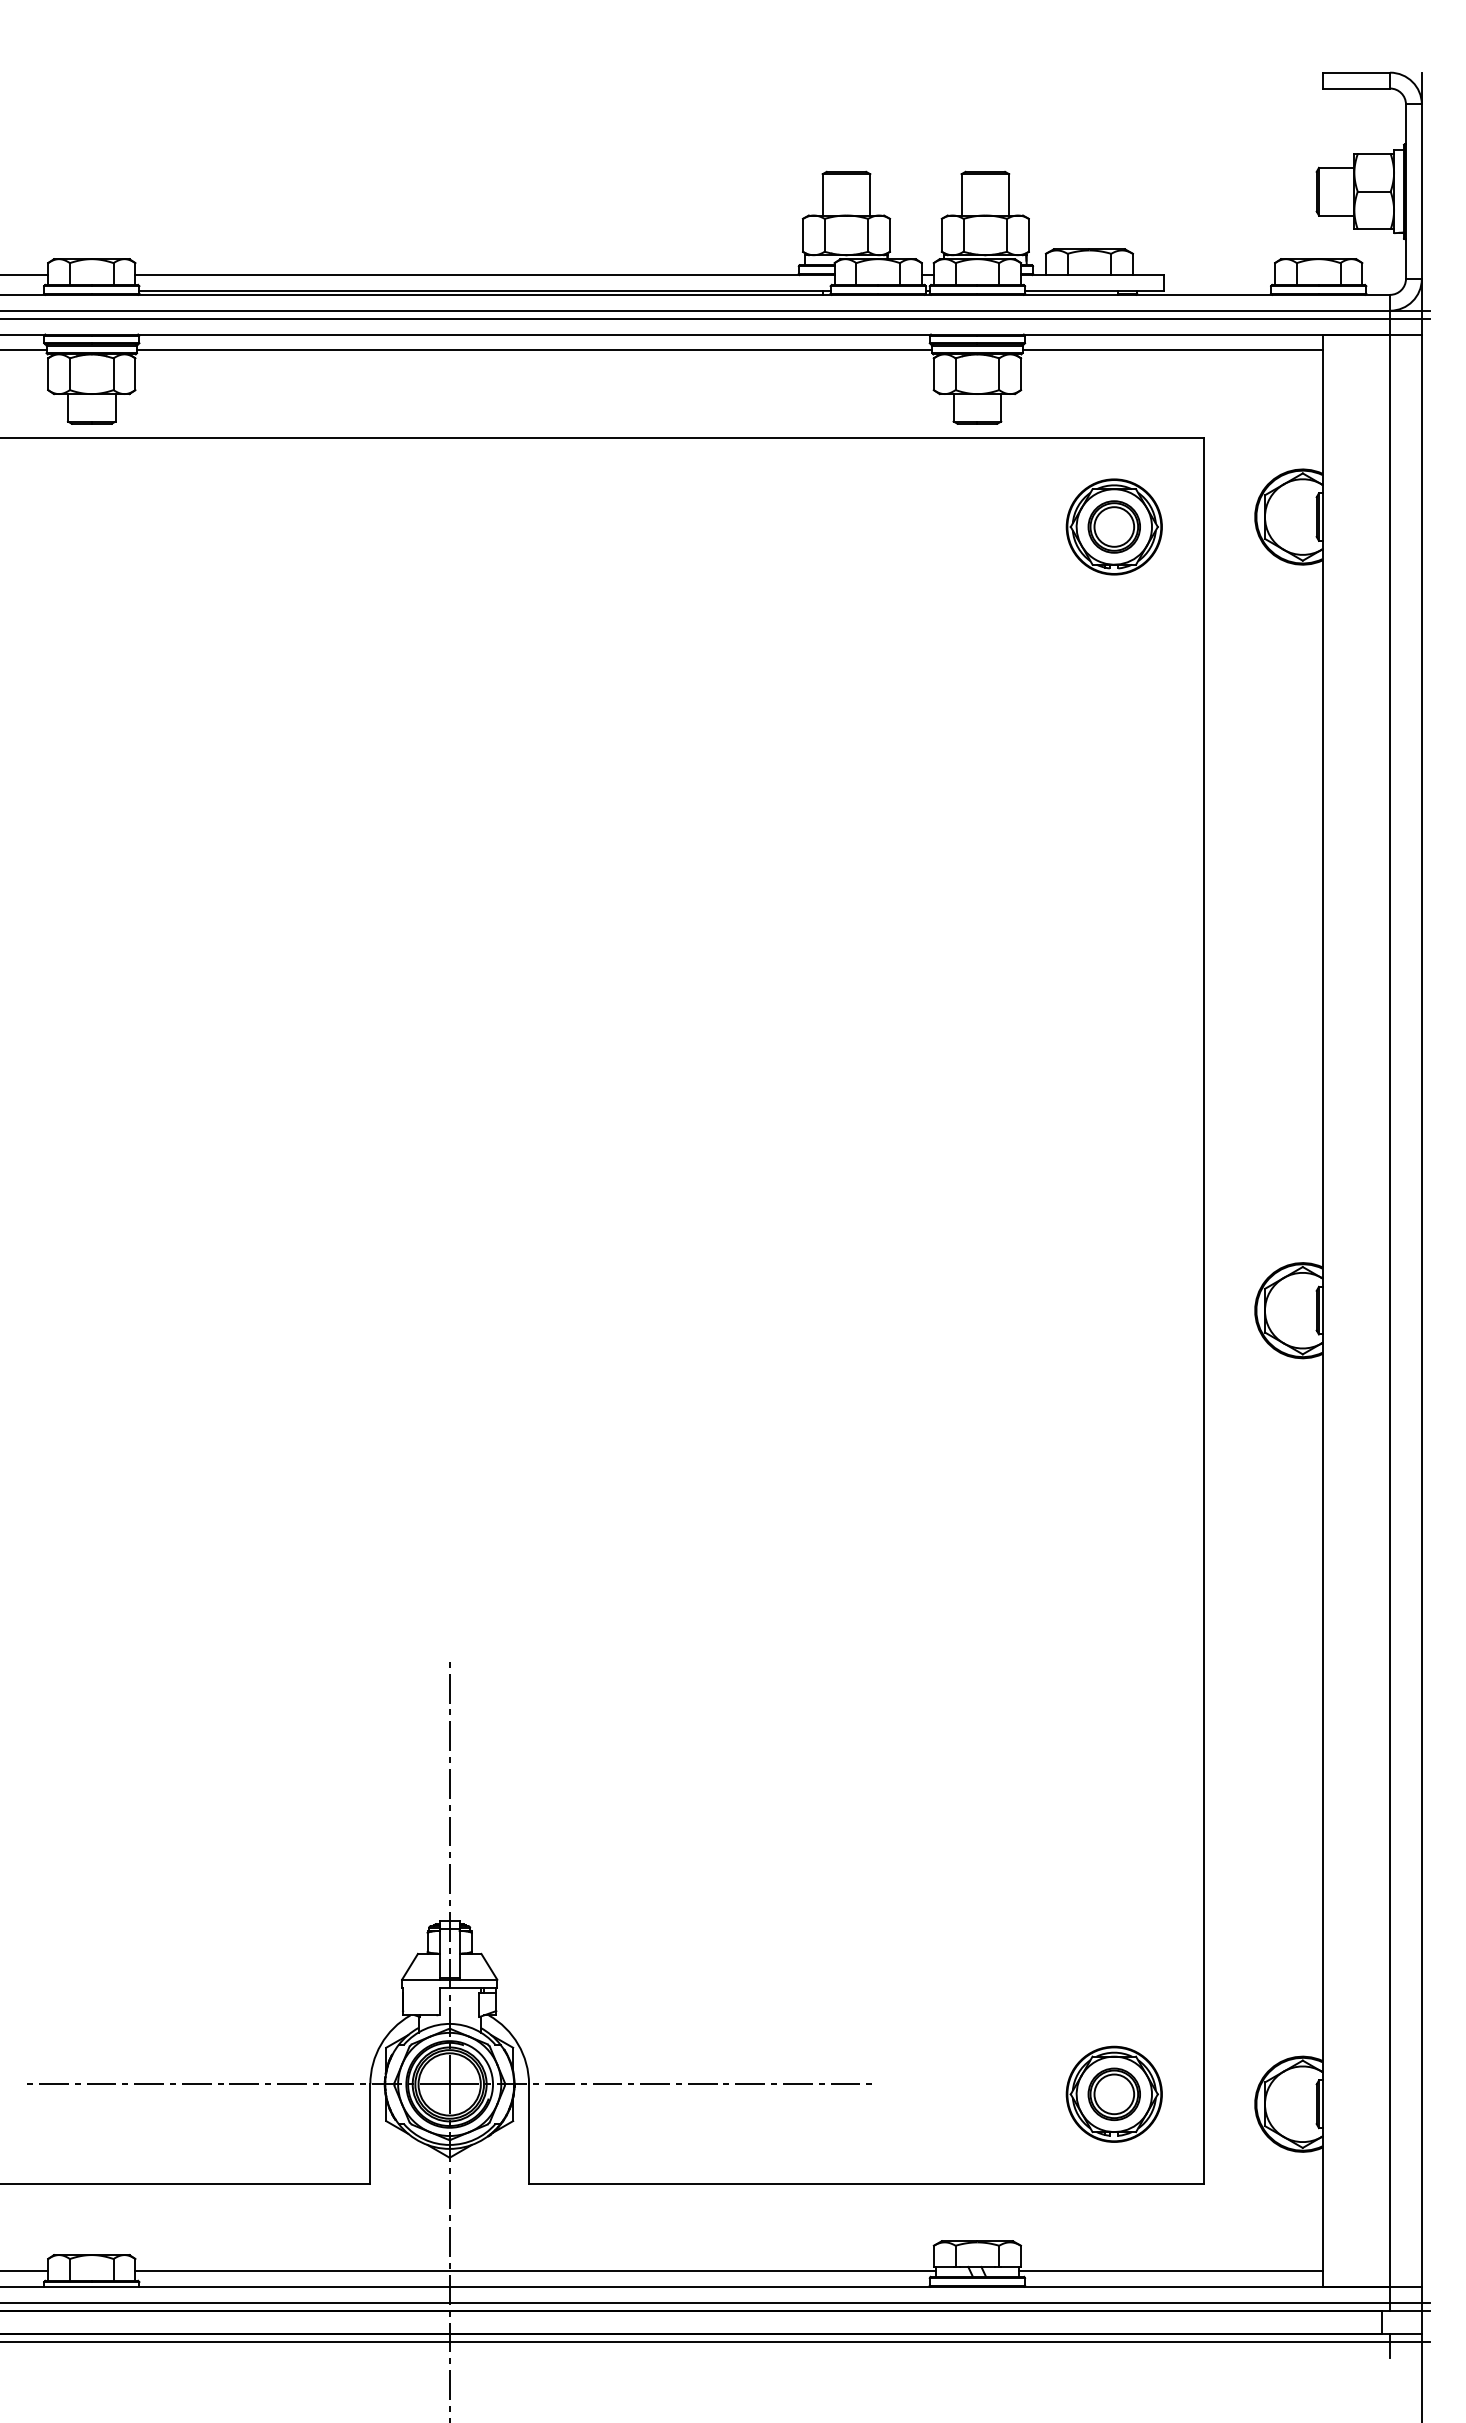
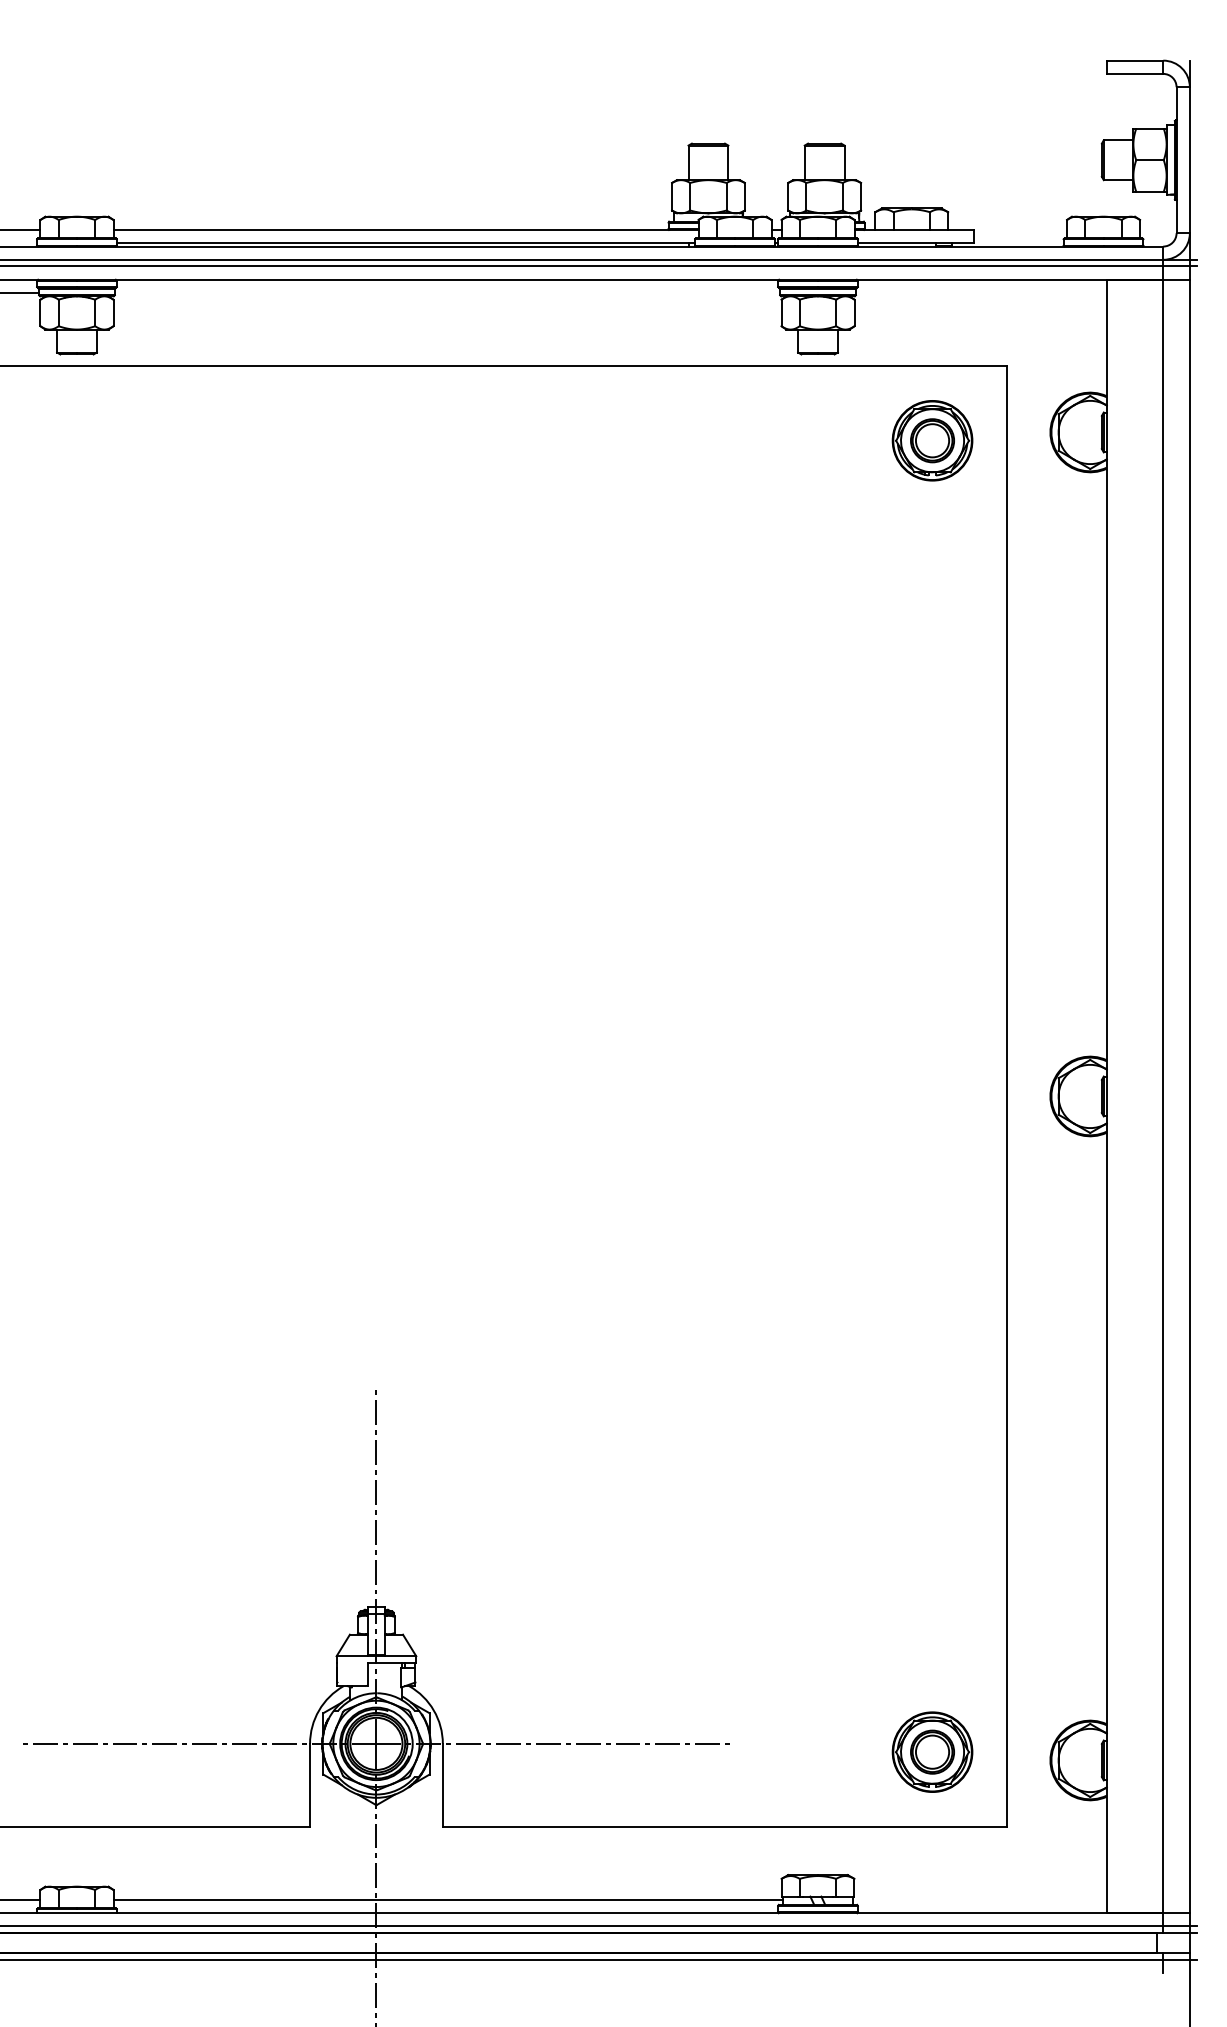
line: (534, 350) -> (447, 293), removed
line: (1172, 350) -> (981, 293), removed
line: (1170, 2270) -> (979, 1899), removed

